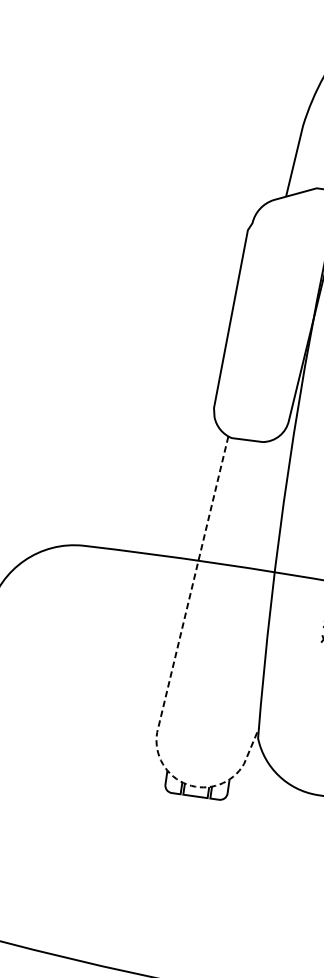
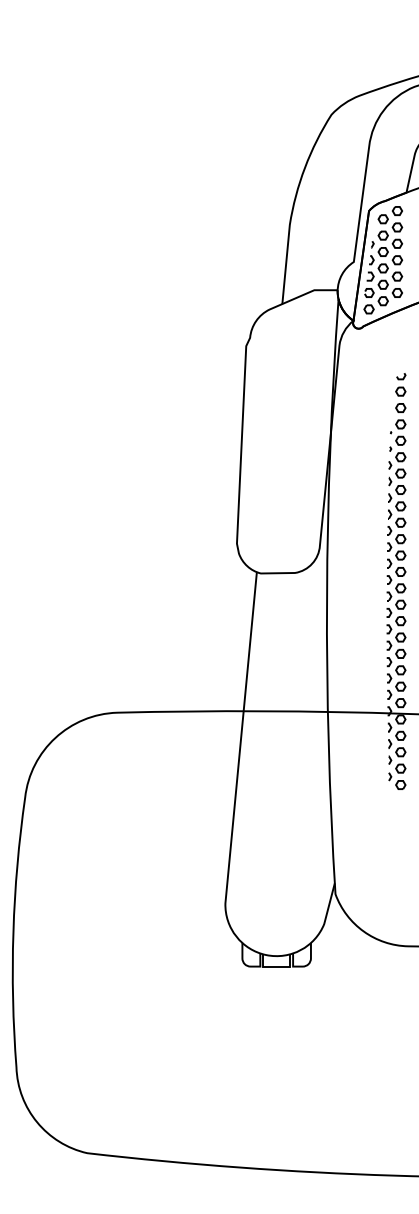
line: (167, 689) -> (229, 855), dashed -> solid

